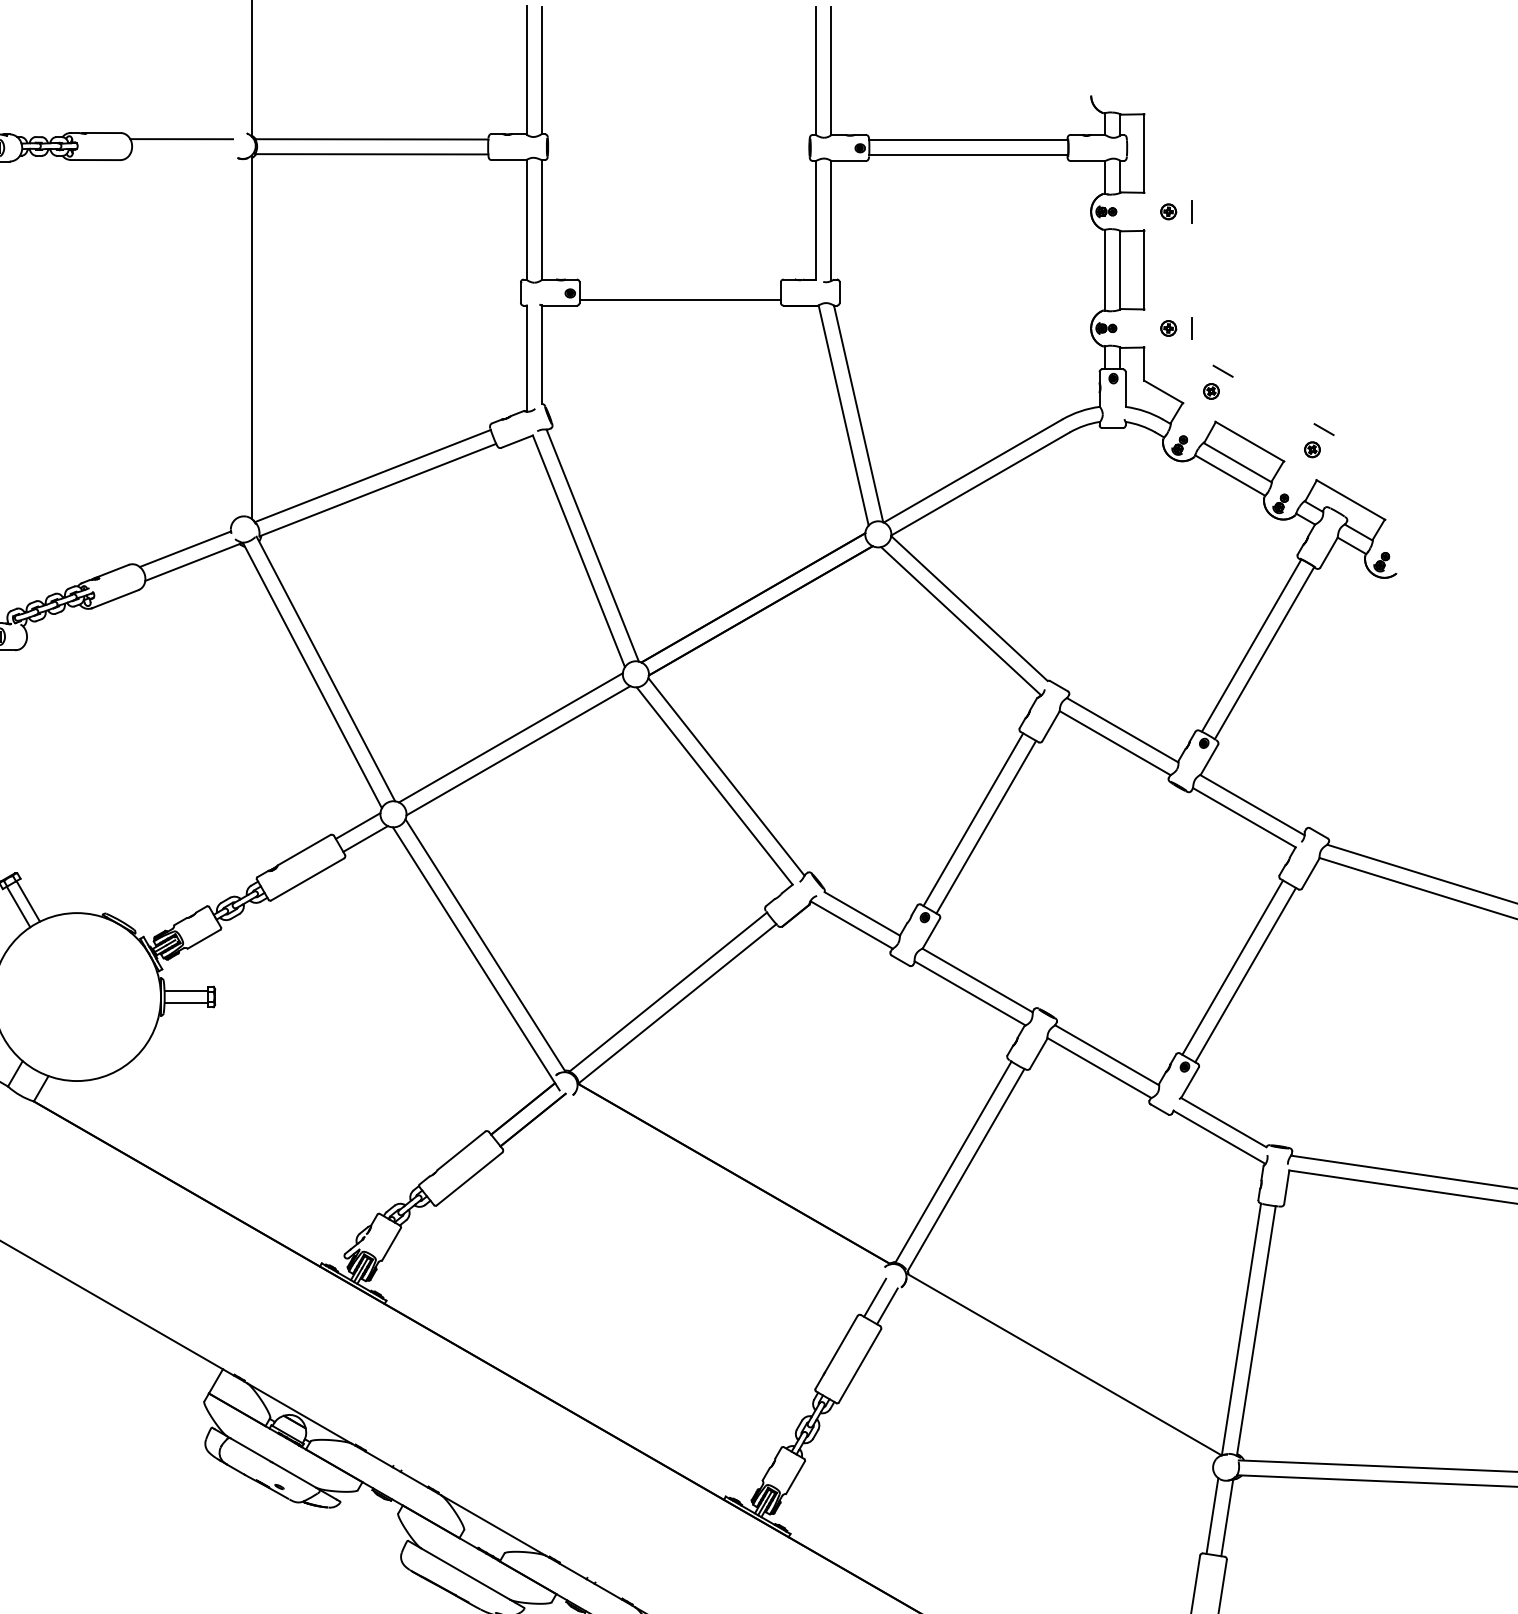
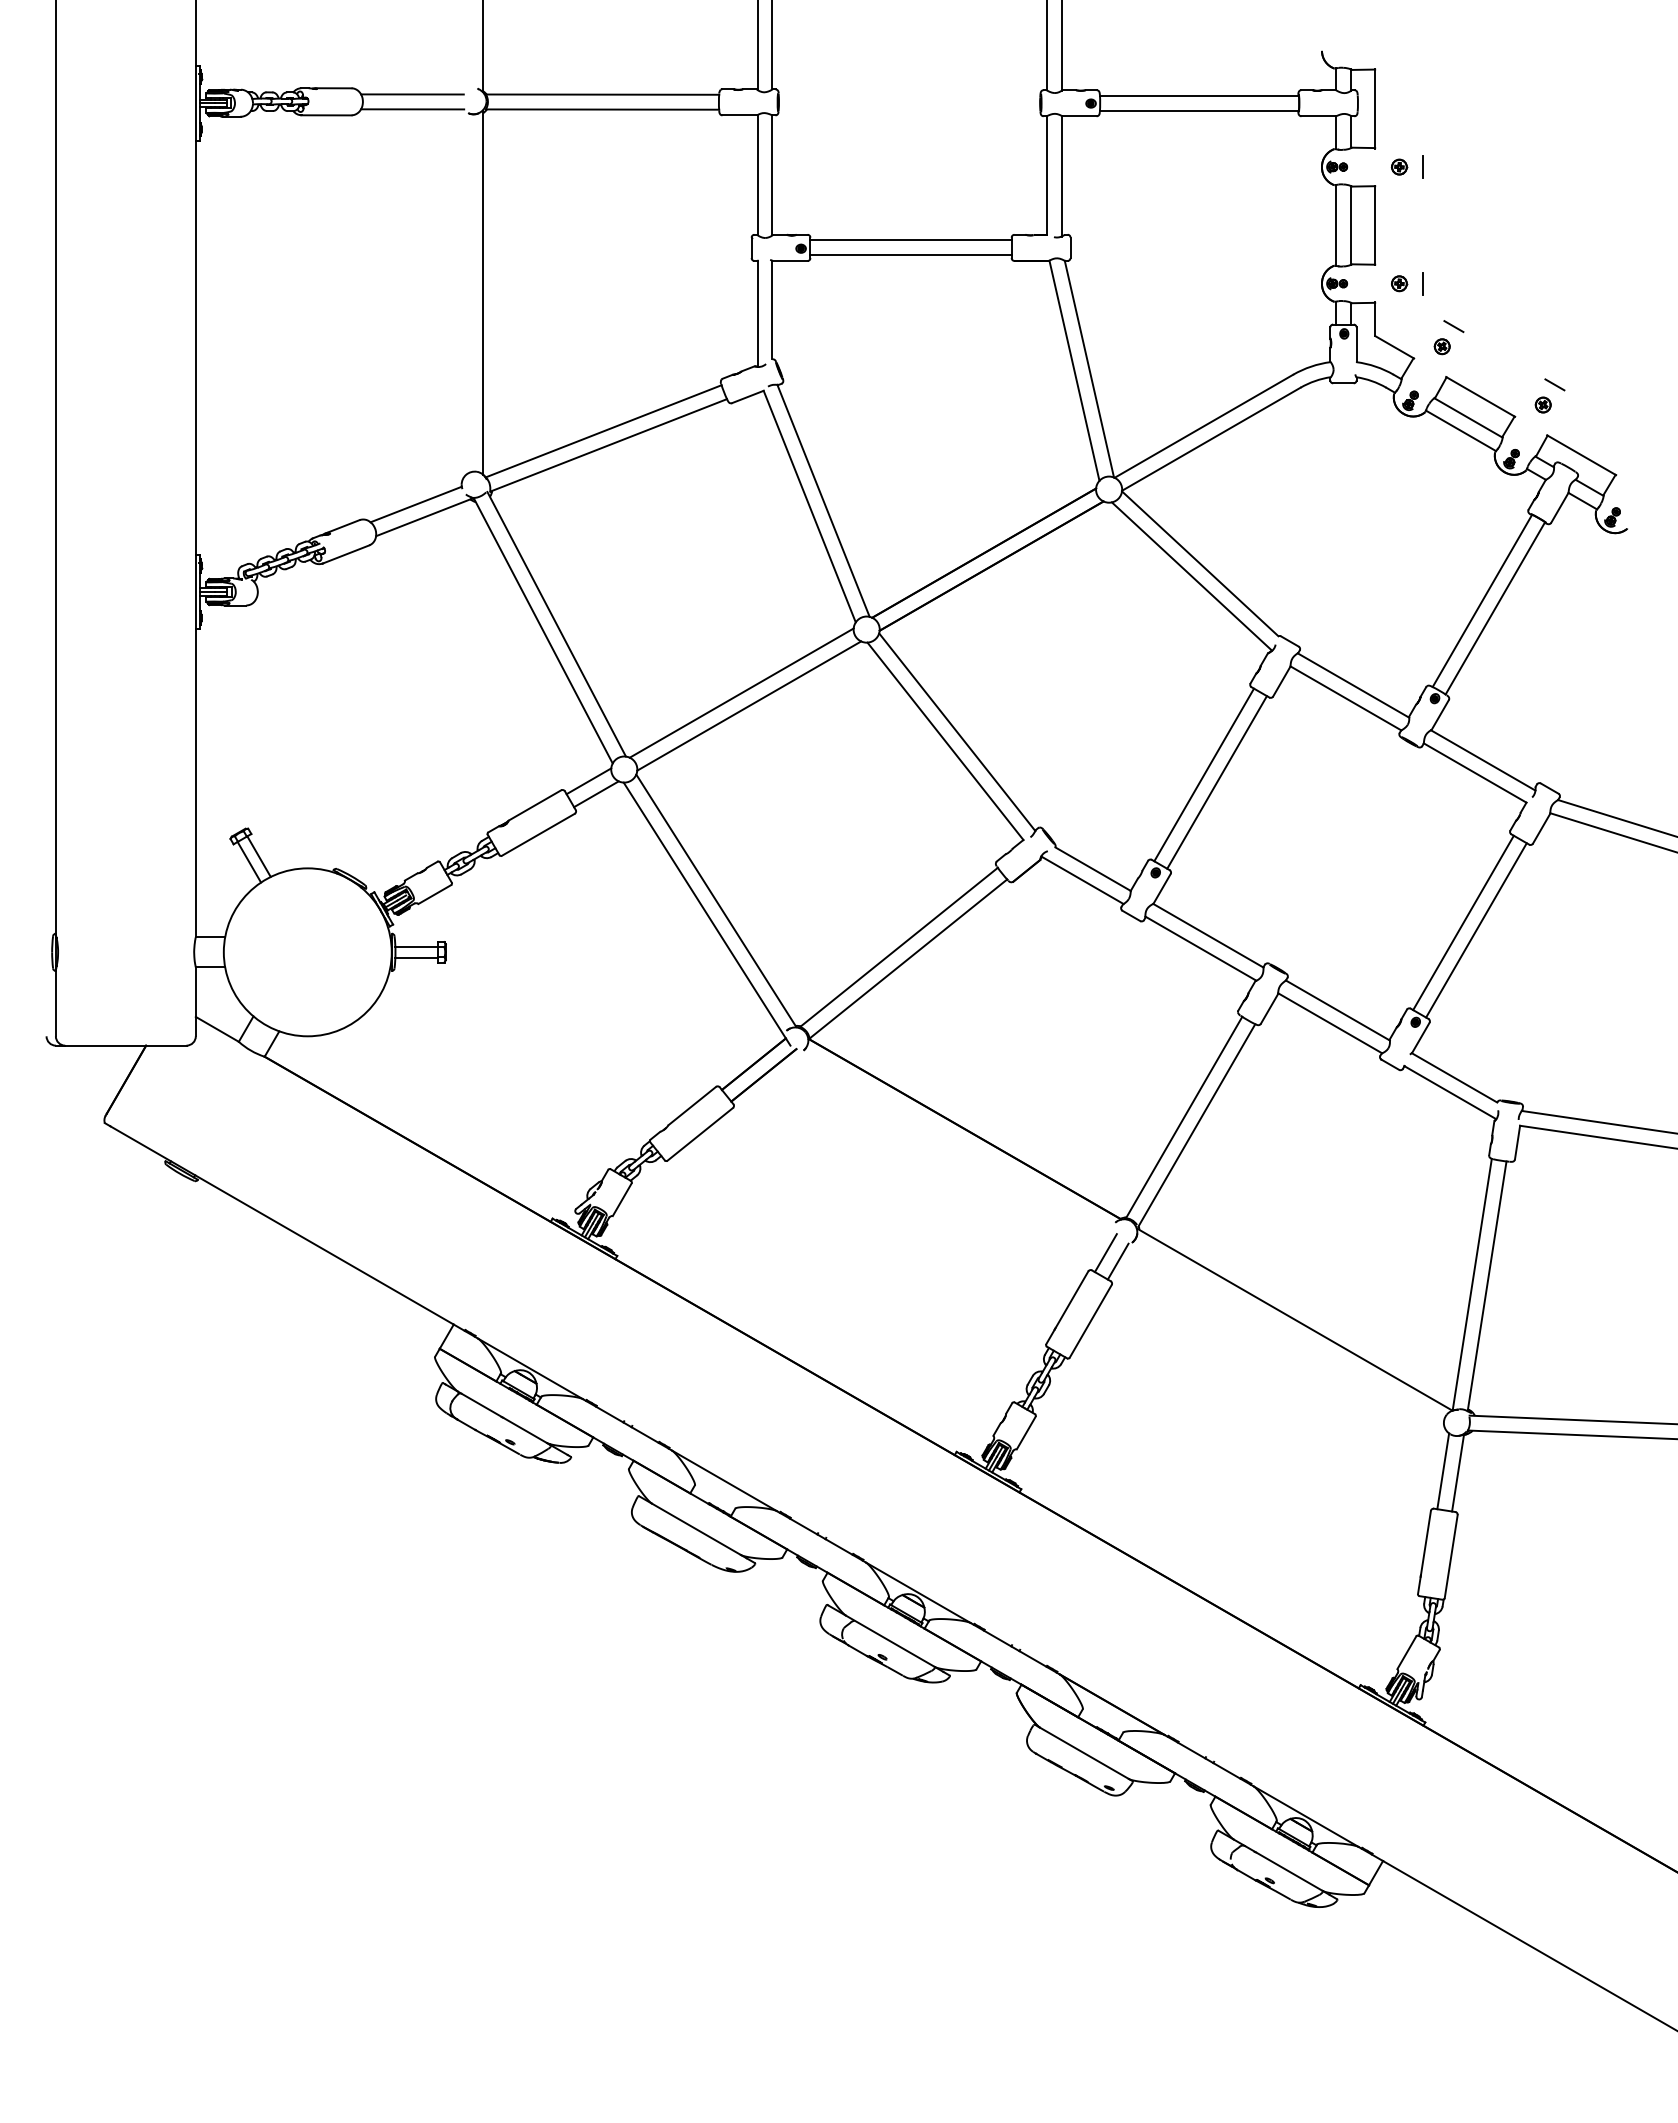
line: (181, 154) -> (412, 109), added
line: (679, 285) -> (910, 240), added

